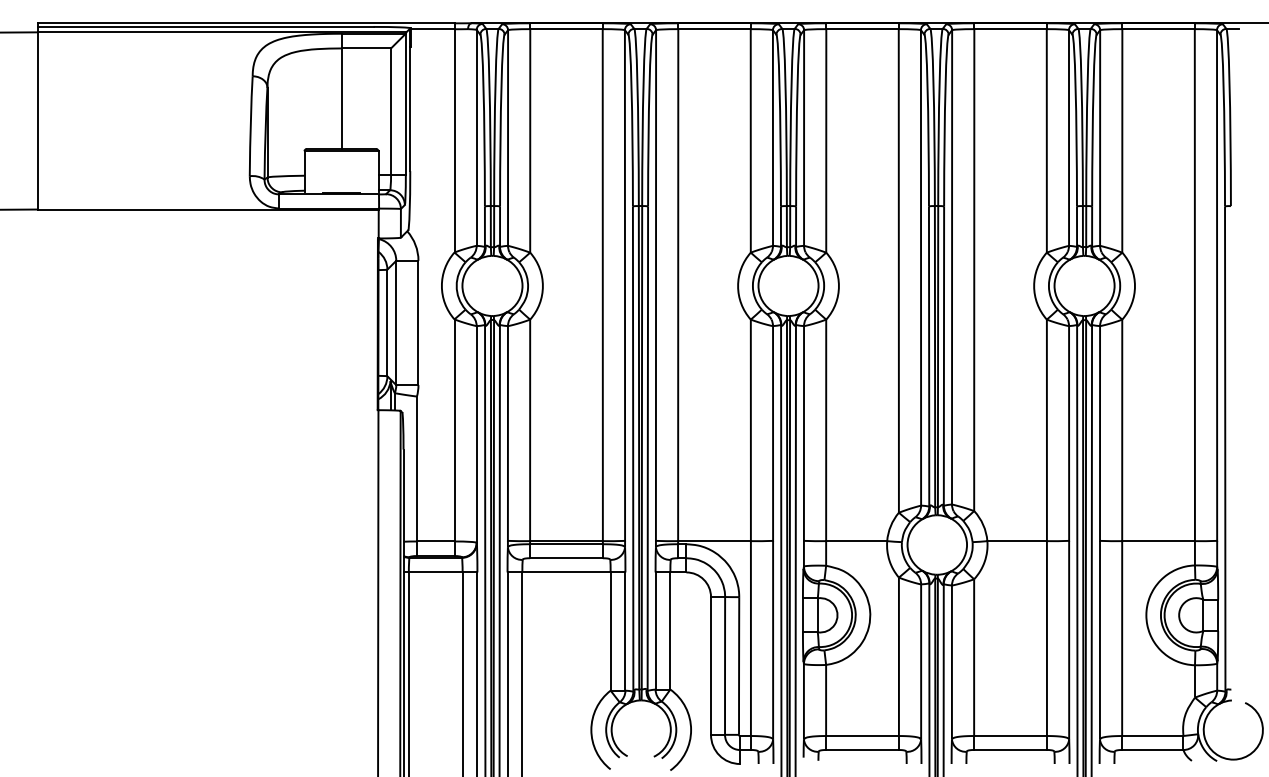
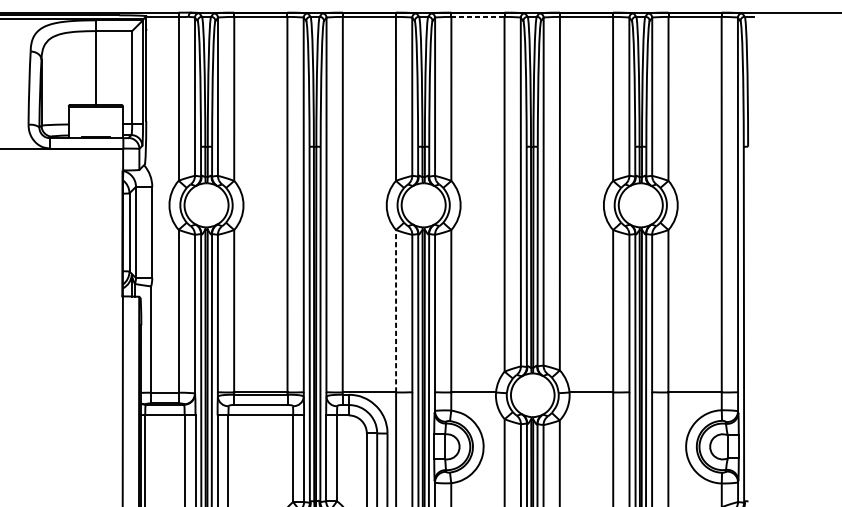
line: (862, 29) -> (477, 17), solid -> dashed
line: (750, 430) -> (395, 311), solid -> dashed

